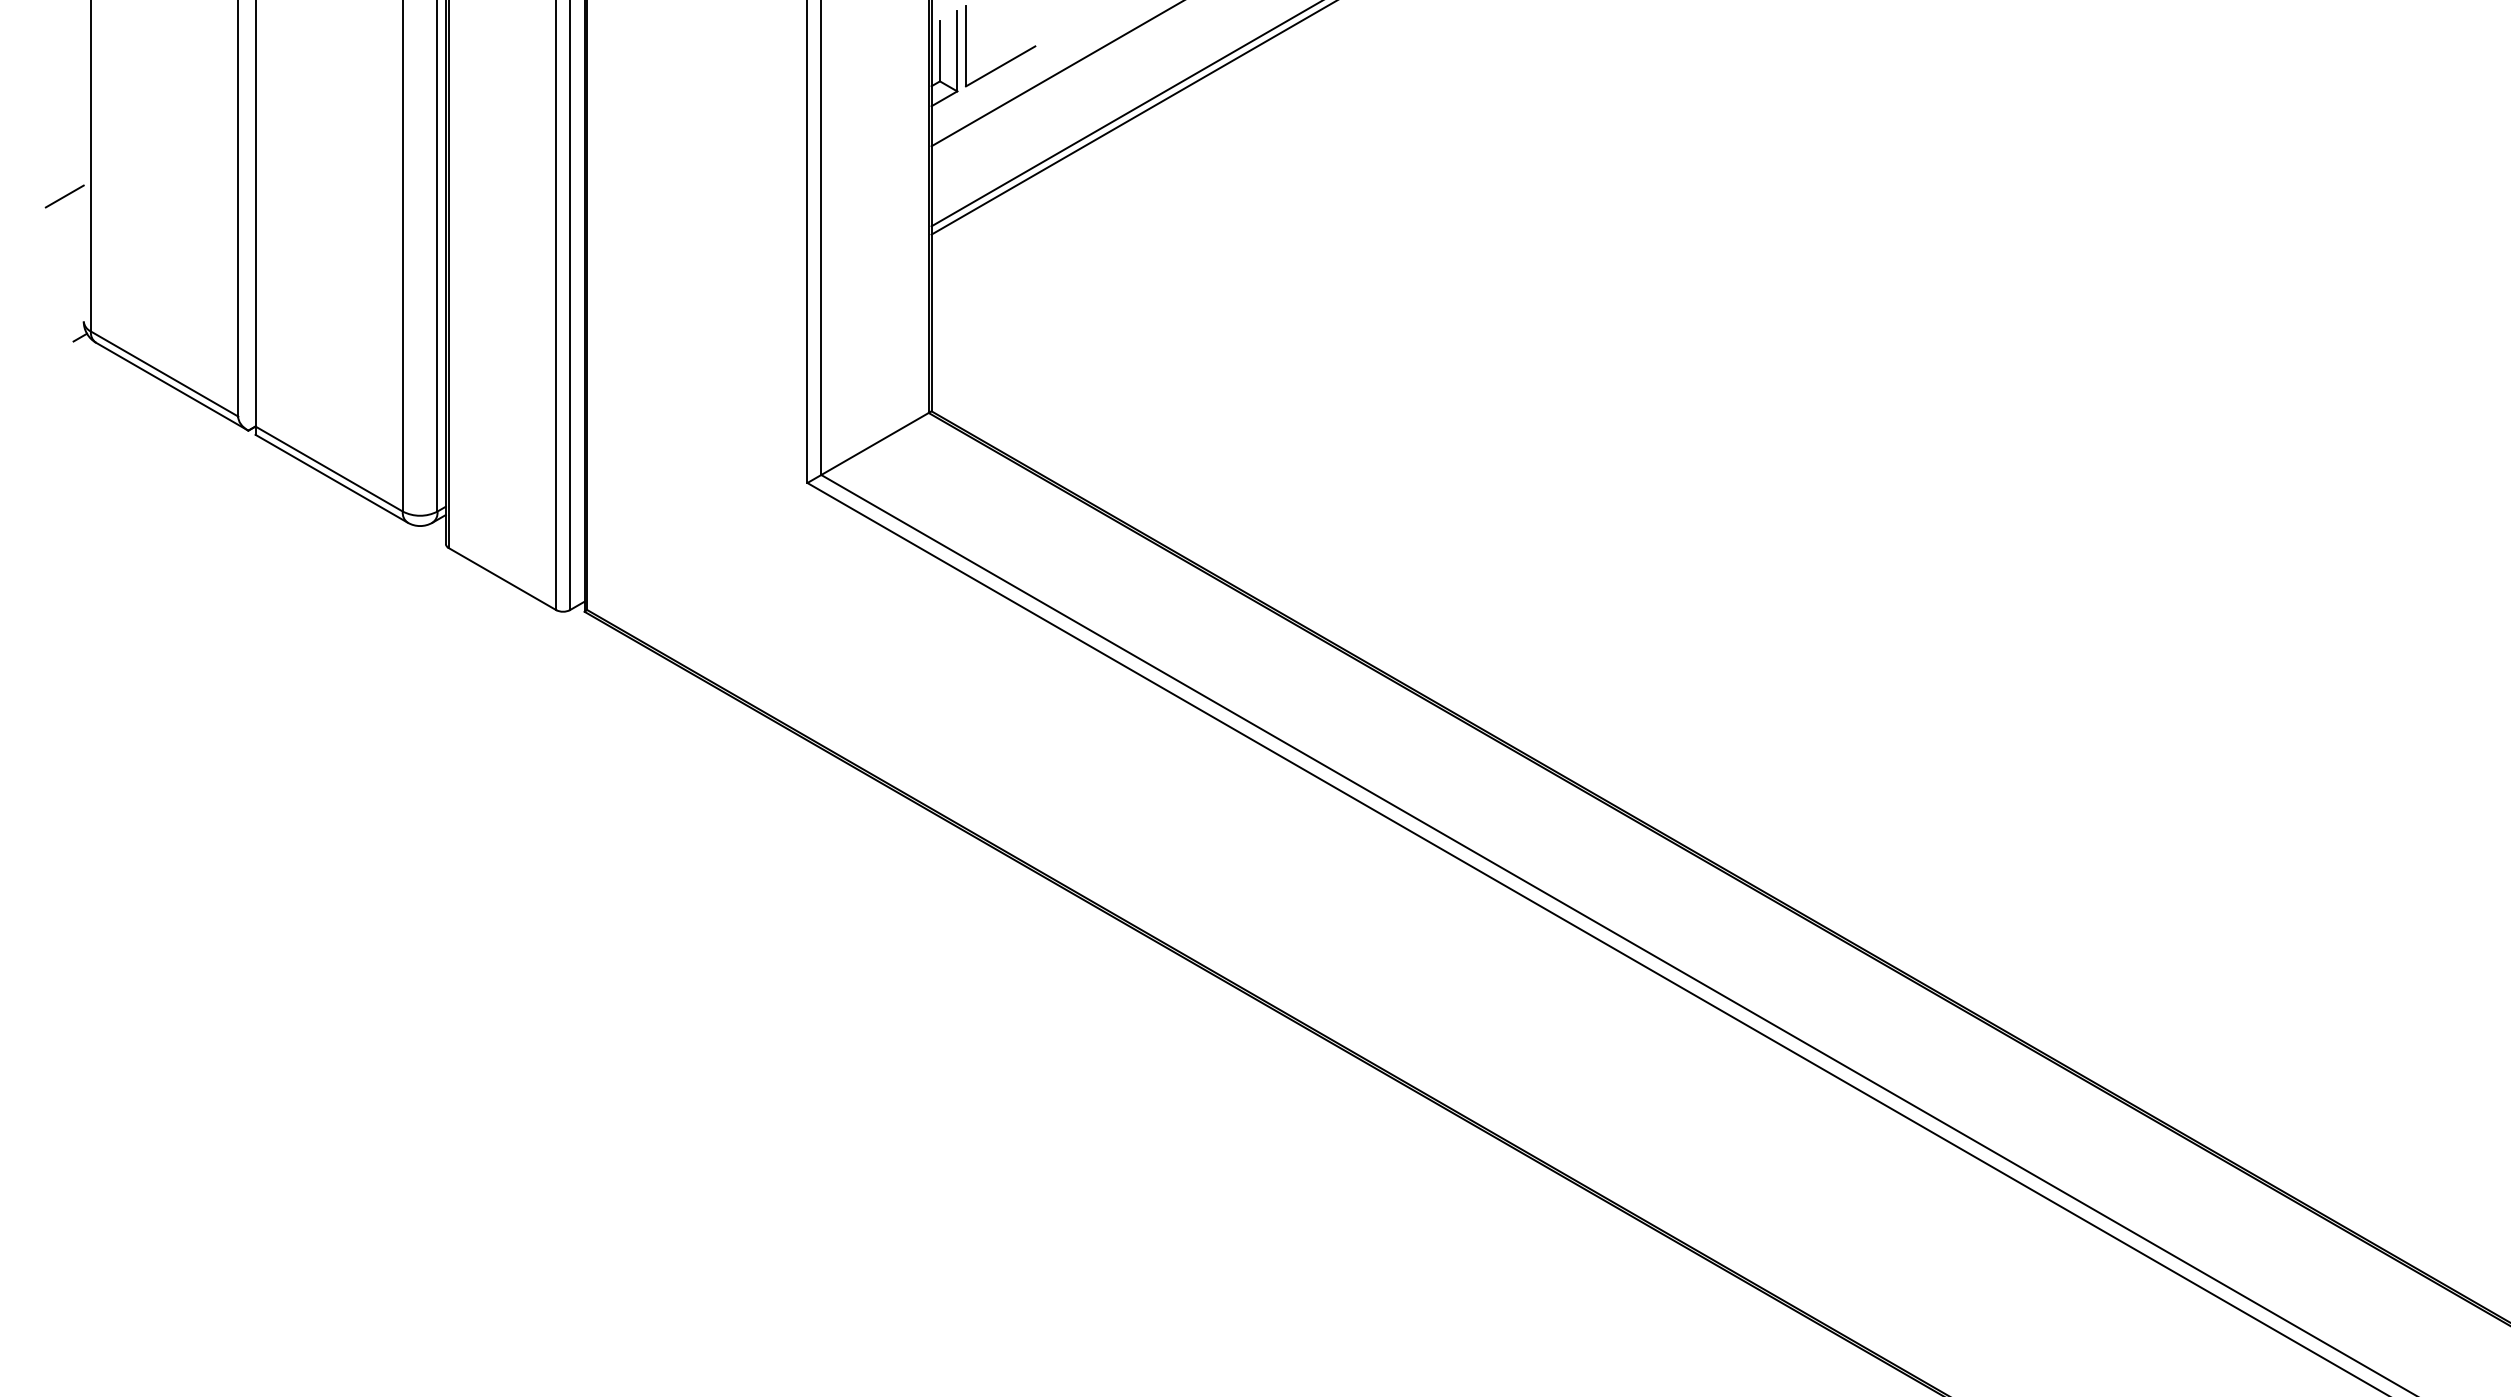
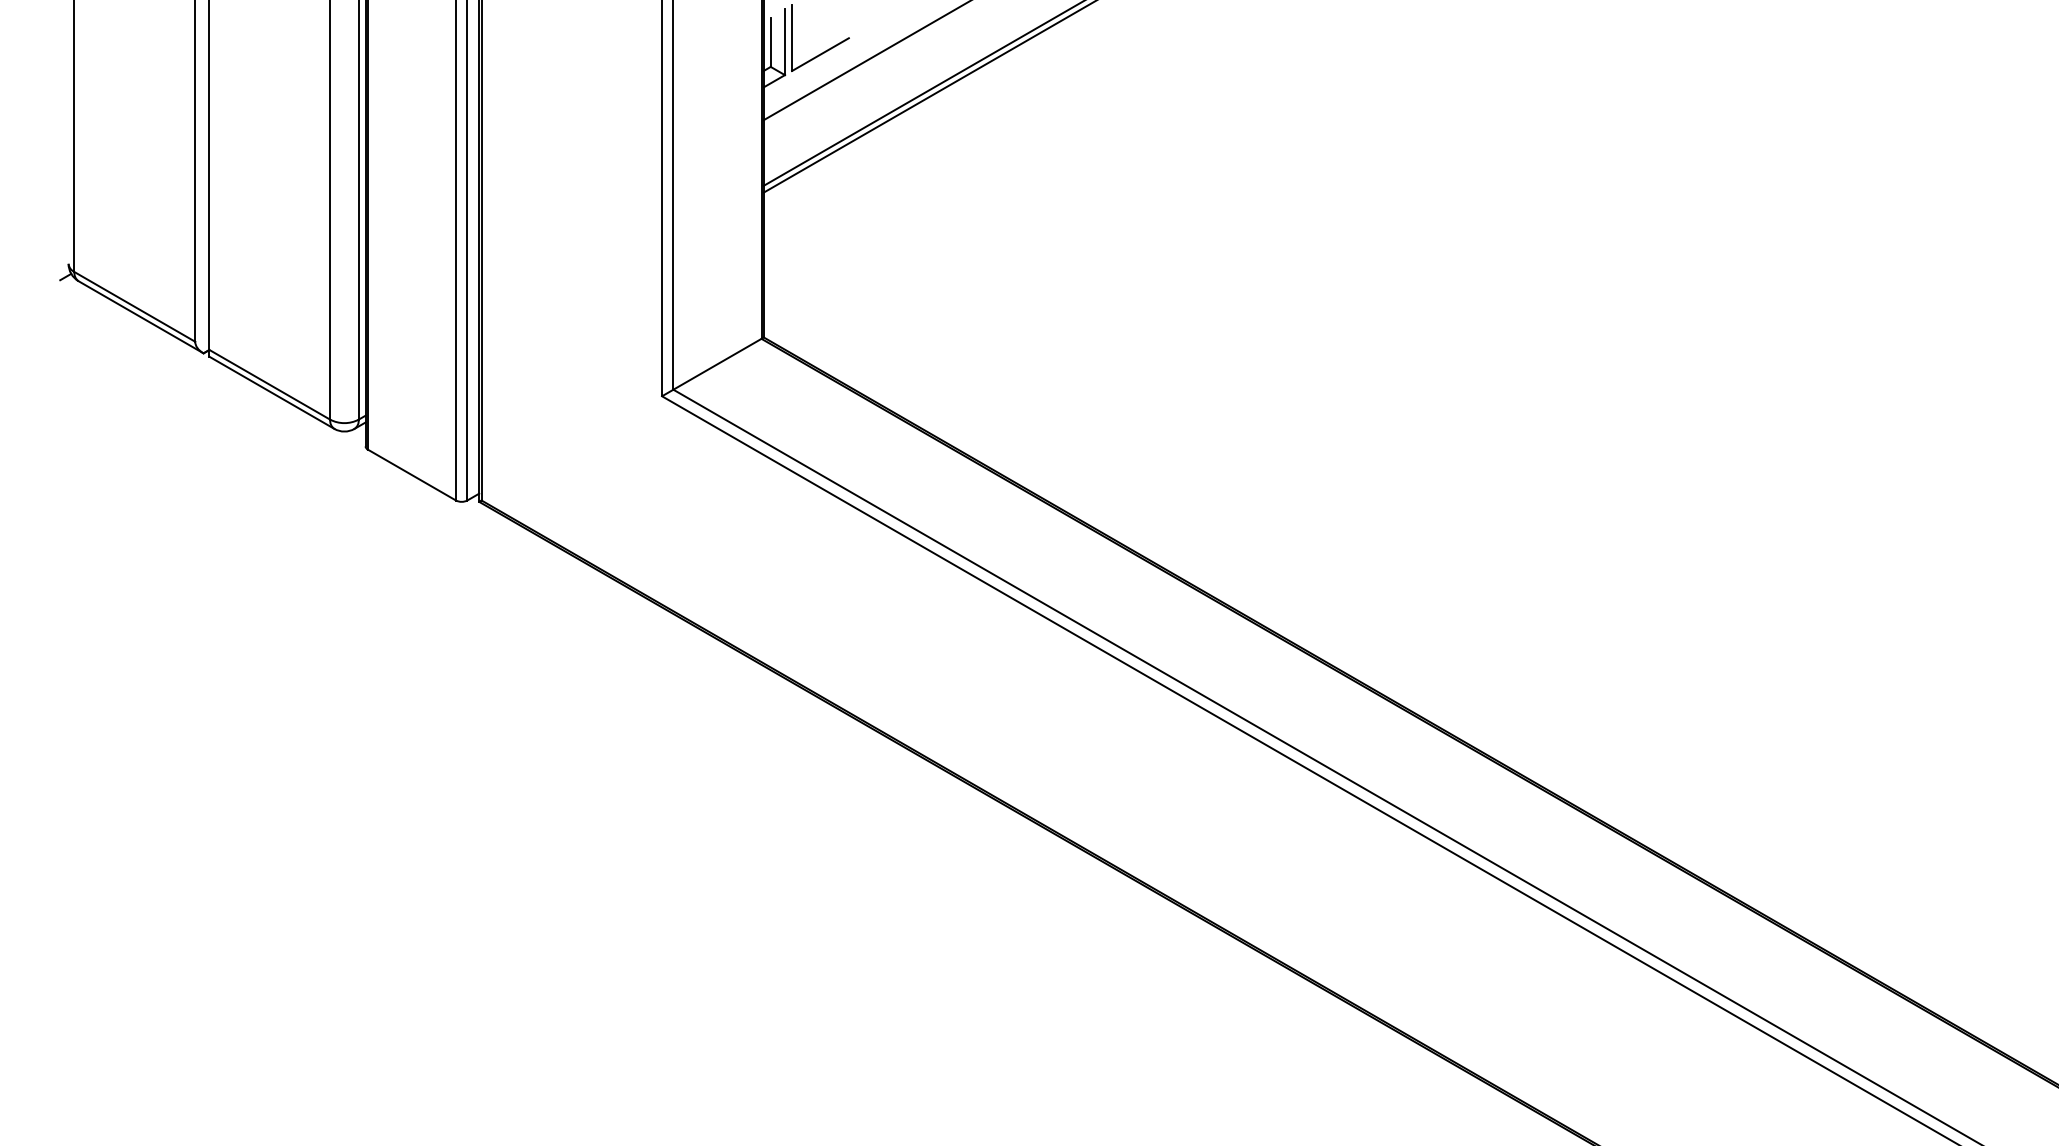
line: (64, 196) -> (52, 161), removed

